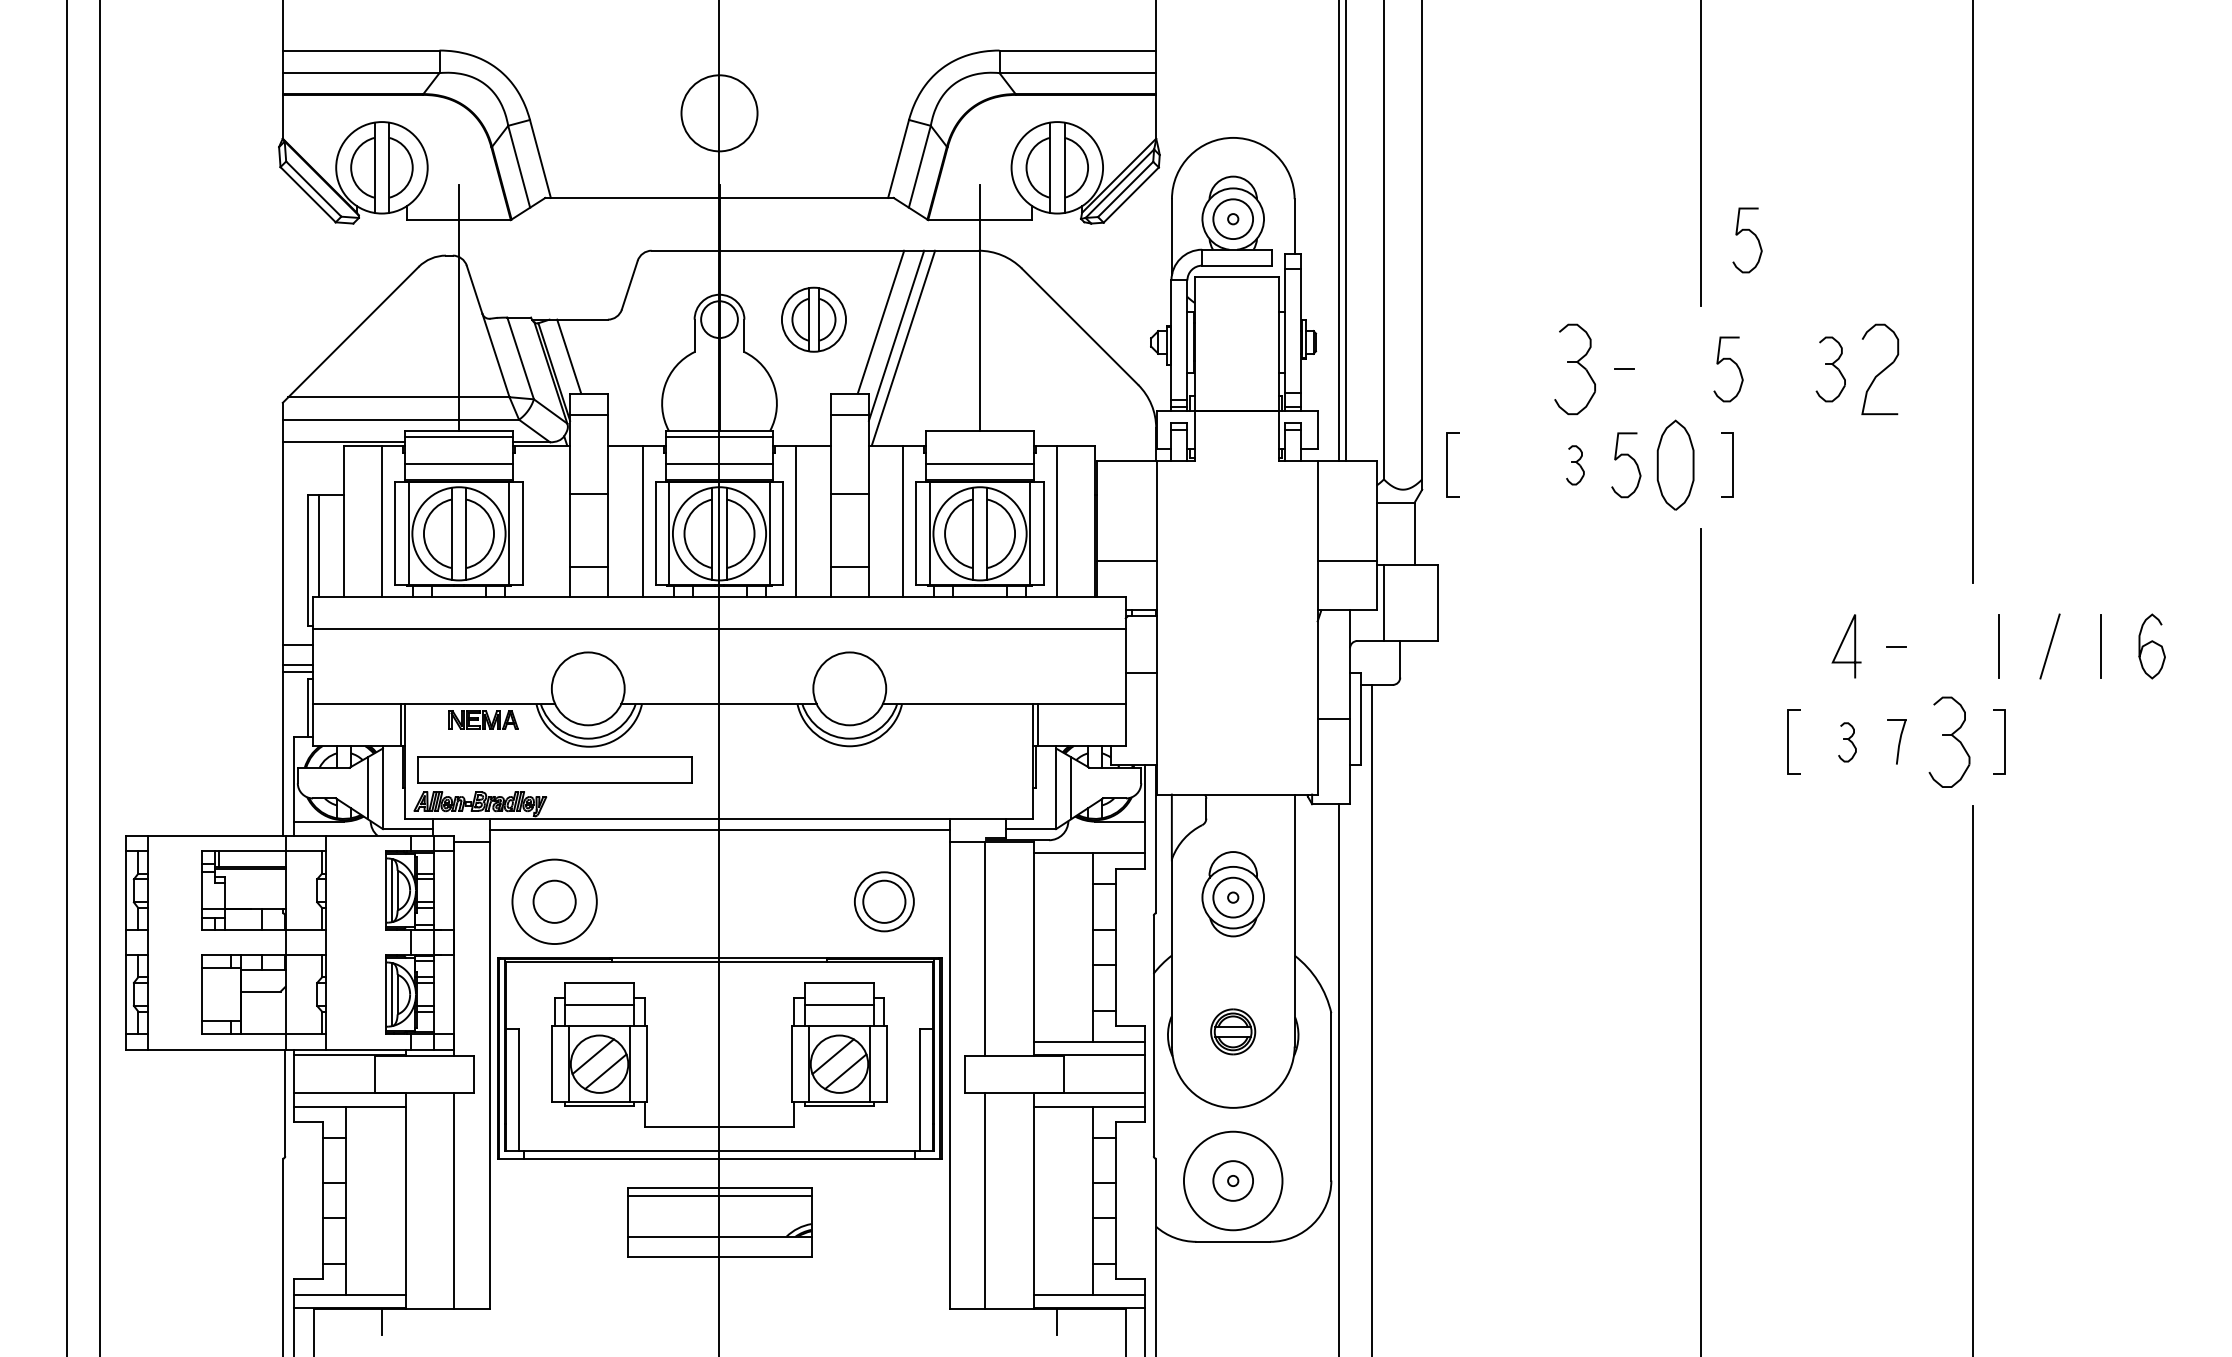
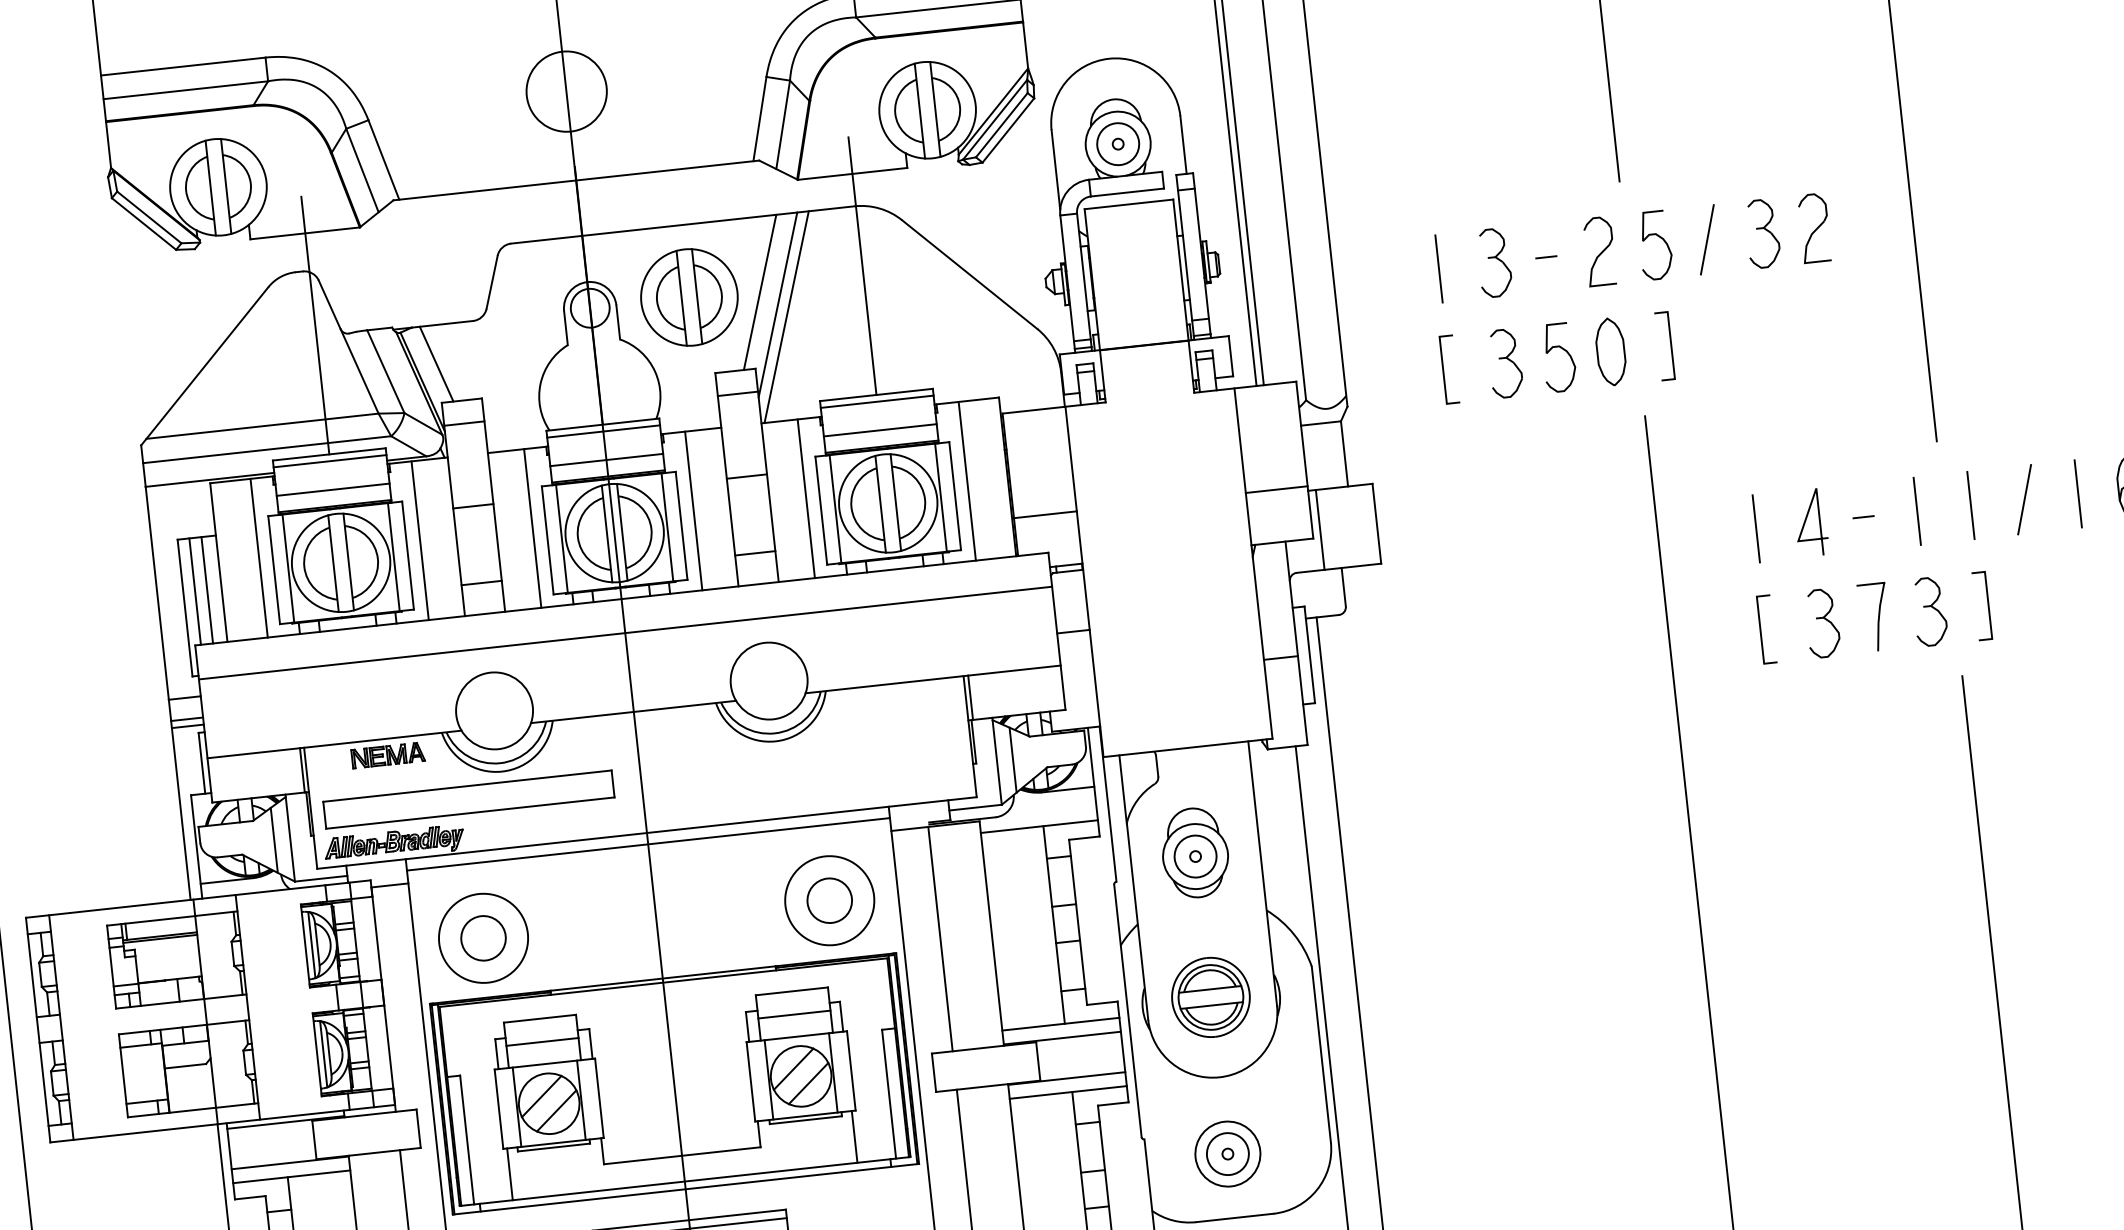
curve: (1751, 233) -> (1664, 100), removed
part: (813, 319) -> (688, 297), size x1.43
line: (1522, 369) -> (1439, 268), added
part: (1575, 369) -> (1494, 262), size x0.71
line: (1777, 369) -> (1706, 239), added
part: (1879, 369) -> (1813, 228), size x0.71
curve: (1676, 370) -> (1600, 252), added
line: (979, 437) -> (876, 402), added
line: (1447, 464) -> (1443, 369), moved
part: (1675, 464) -> (1610, 351), size x0.71
part: (1575, 465) -> (1505, 363), size x1.67
line: (535, 520) -> (419, 540), added
line: (330, 545) -> (207, 589), added
line: (1794, 646) -> (1756, 528), added
line: (1947, 646) -> (1916, 511), added
part: (1896, 741) -> (1874, 616), size x1.43
part: (1847, 742) -> (1822, 623), size x1.67
part: (1949, 742) -> (1929, 611), size x0.71
circle: (884, 901) -> (829, 900), size x1.43
part: (1232, 1031) -> (1210, 997), size x1.67
line: (555, 1126) -> (510, 1174), added
line: (883, 1126) -> (854, 1136), added
circle: (1233, 1180) -> (1228, 1153), size x0.62

